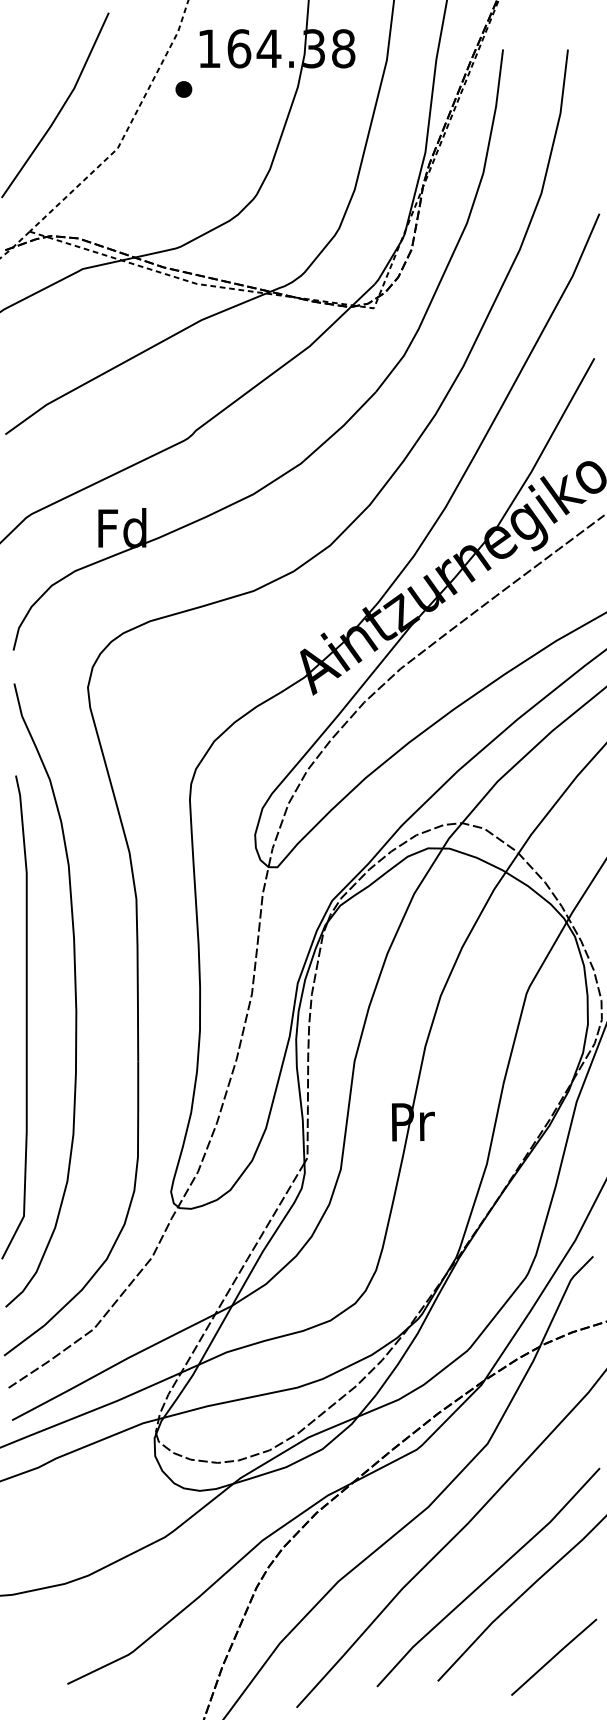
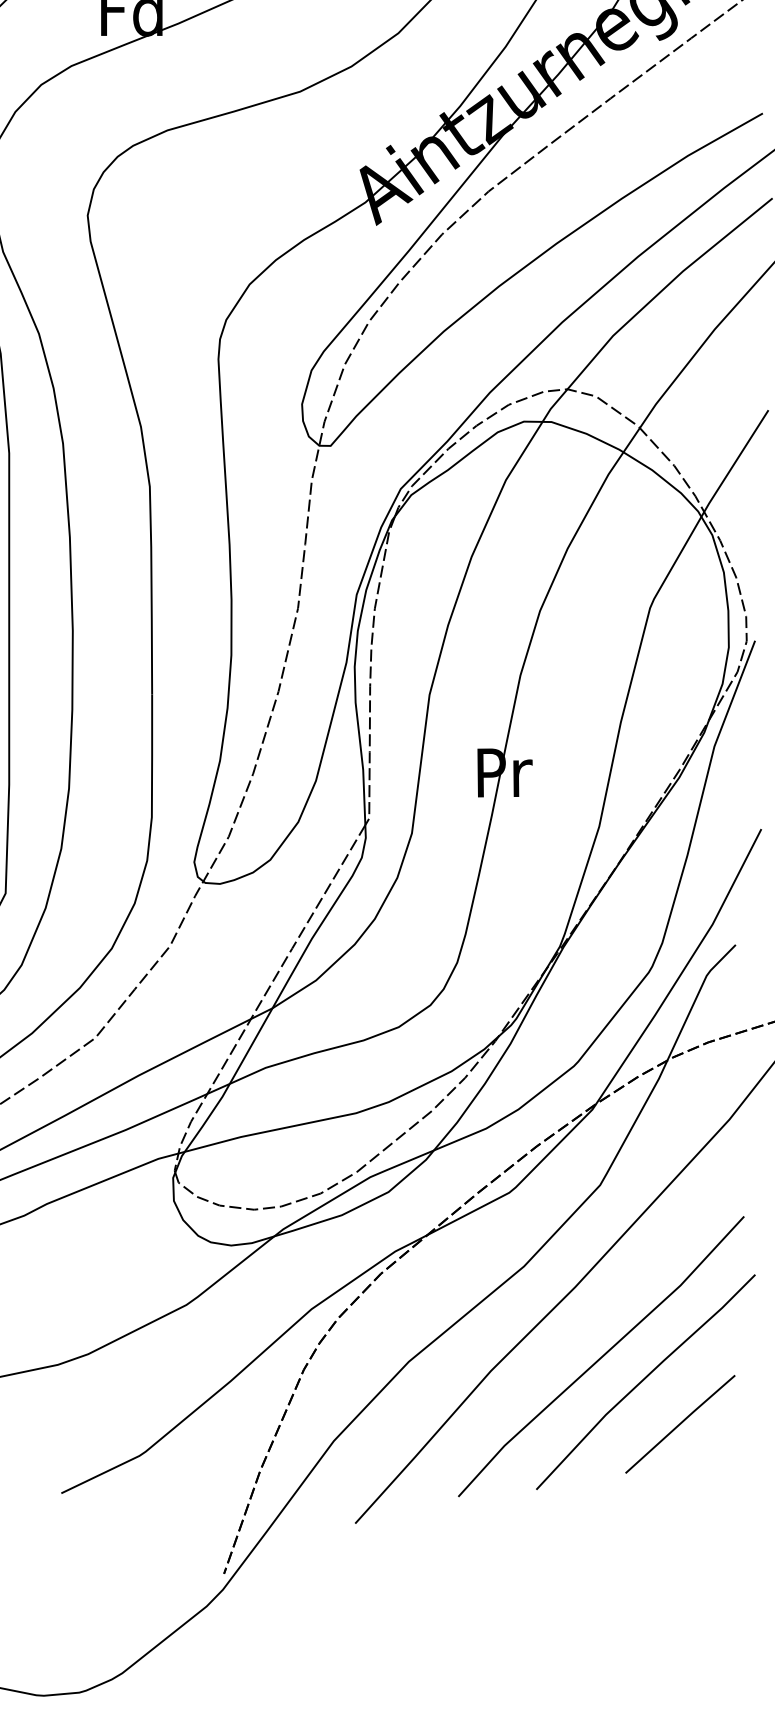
line: (554, 1656) -> (680, 1423), moved

